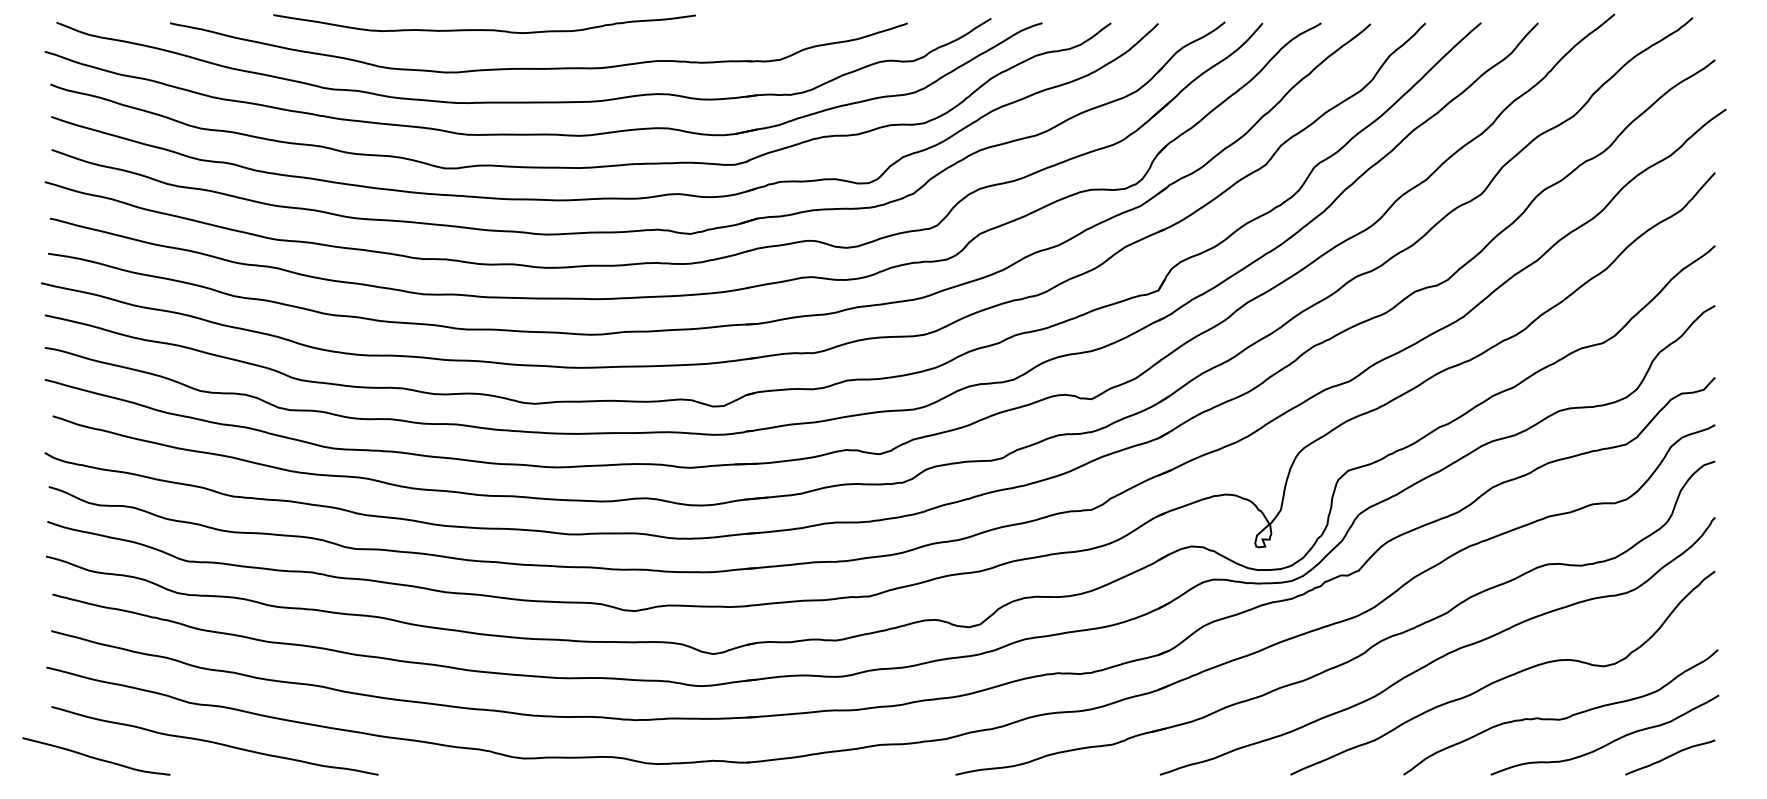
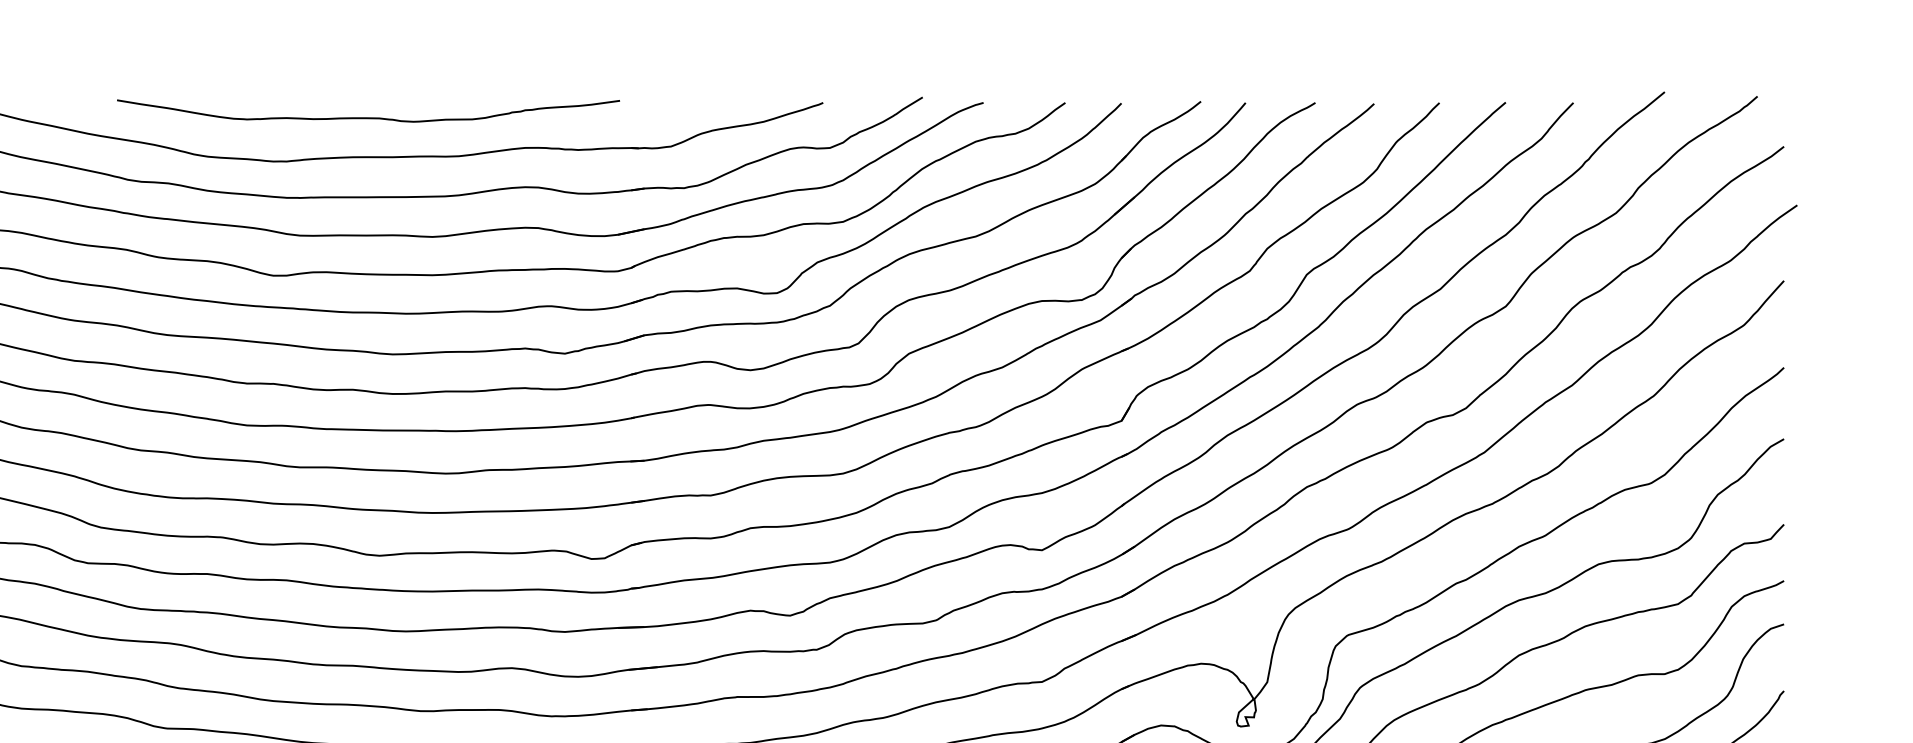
curve: (484, 29) -> (368, 117), moved

